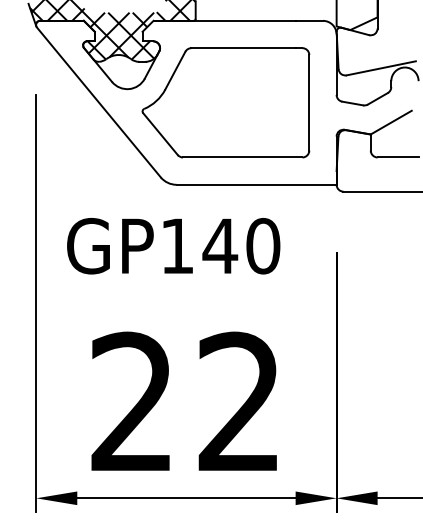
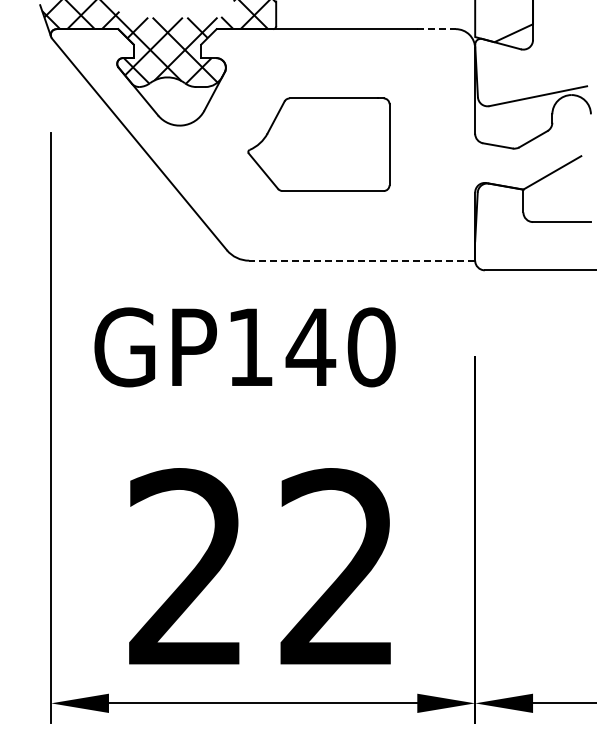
line: (309, 21) -> (437, 29), solid -> dashed
part: (225, 102) -> (318, 144), size x0.6
line: (256, 184) -> (362, 260), solid -> dashed

